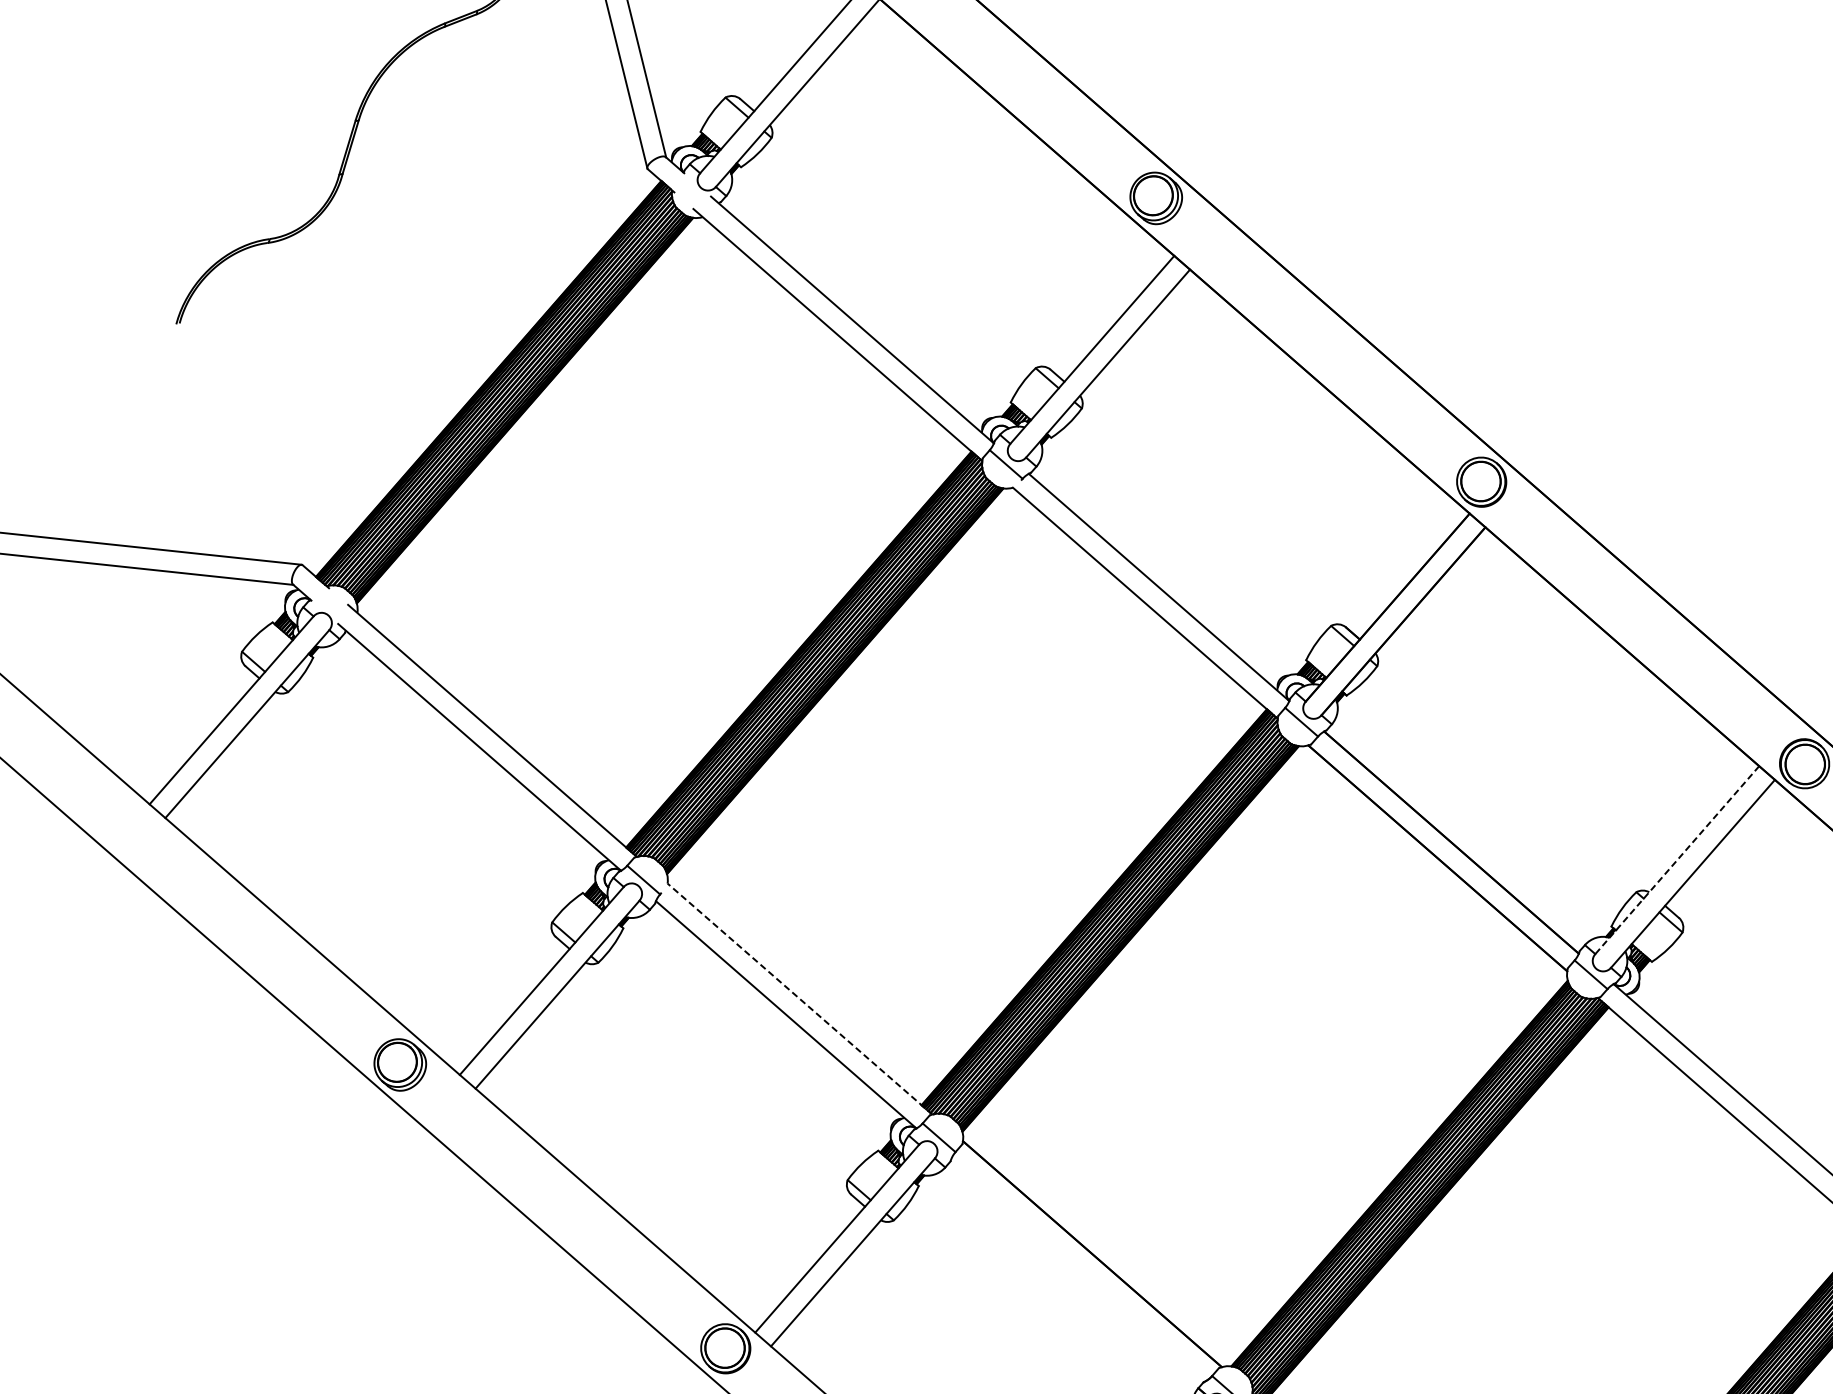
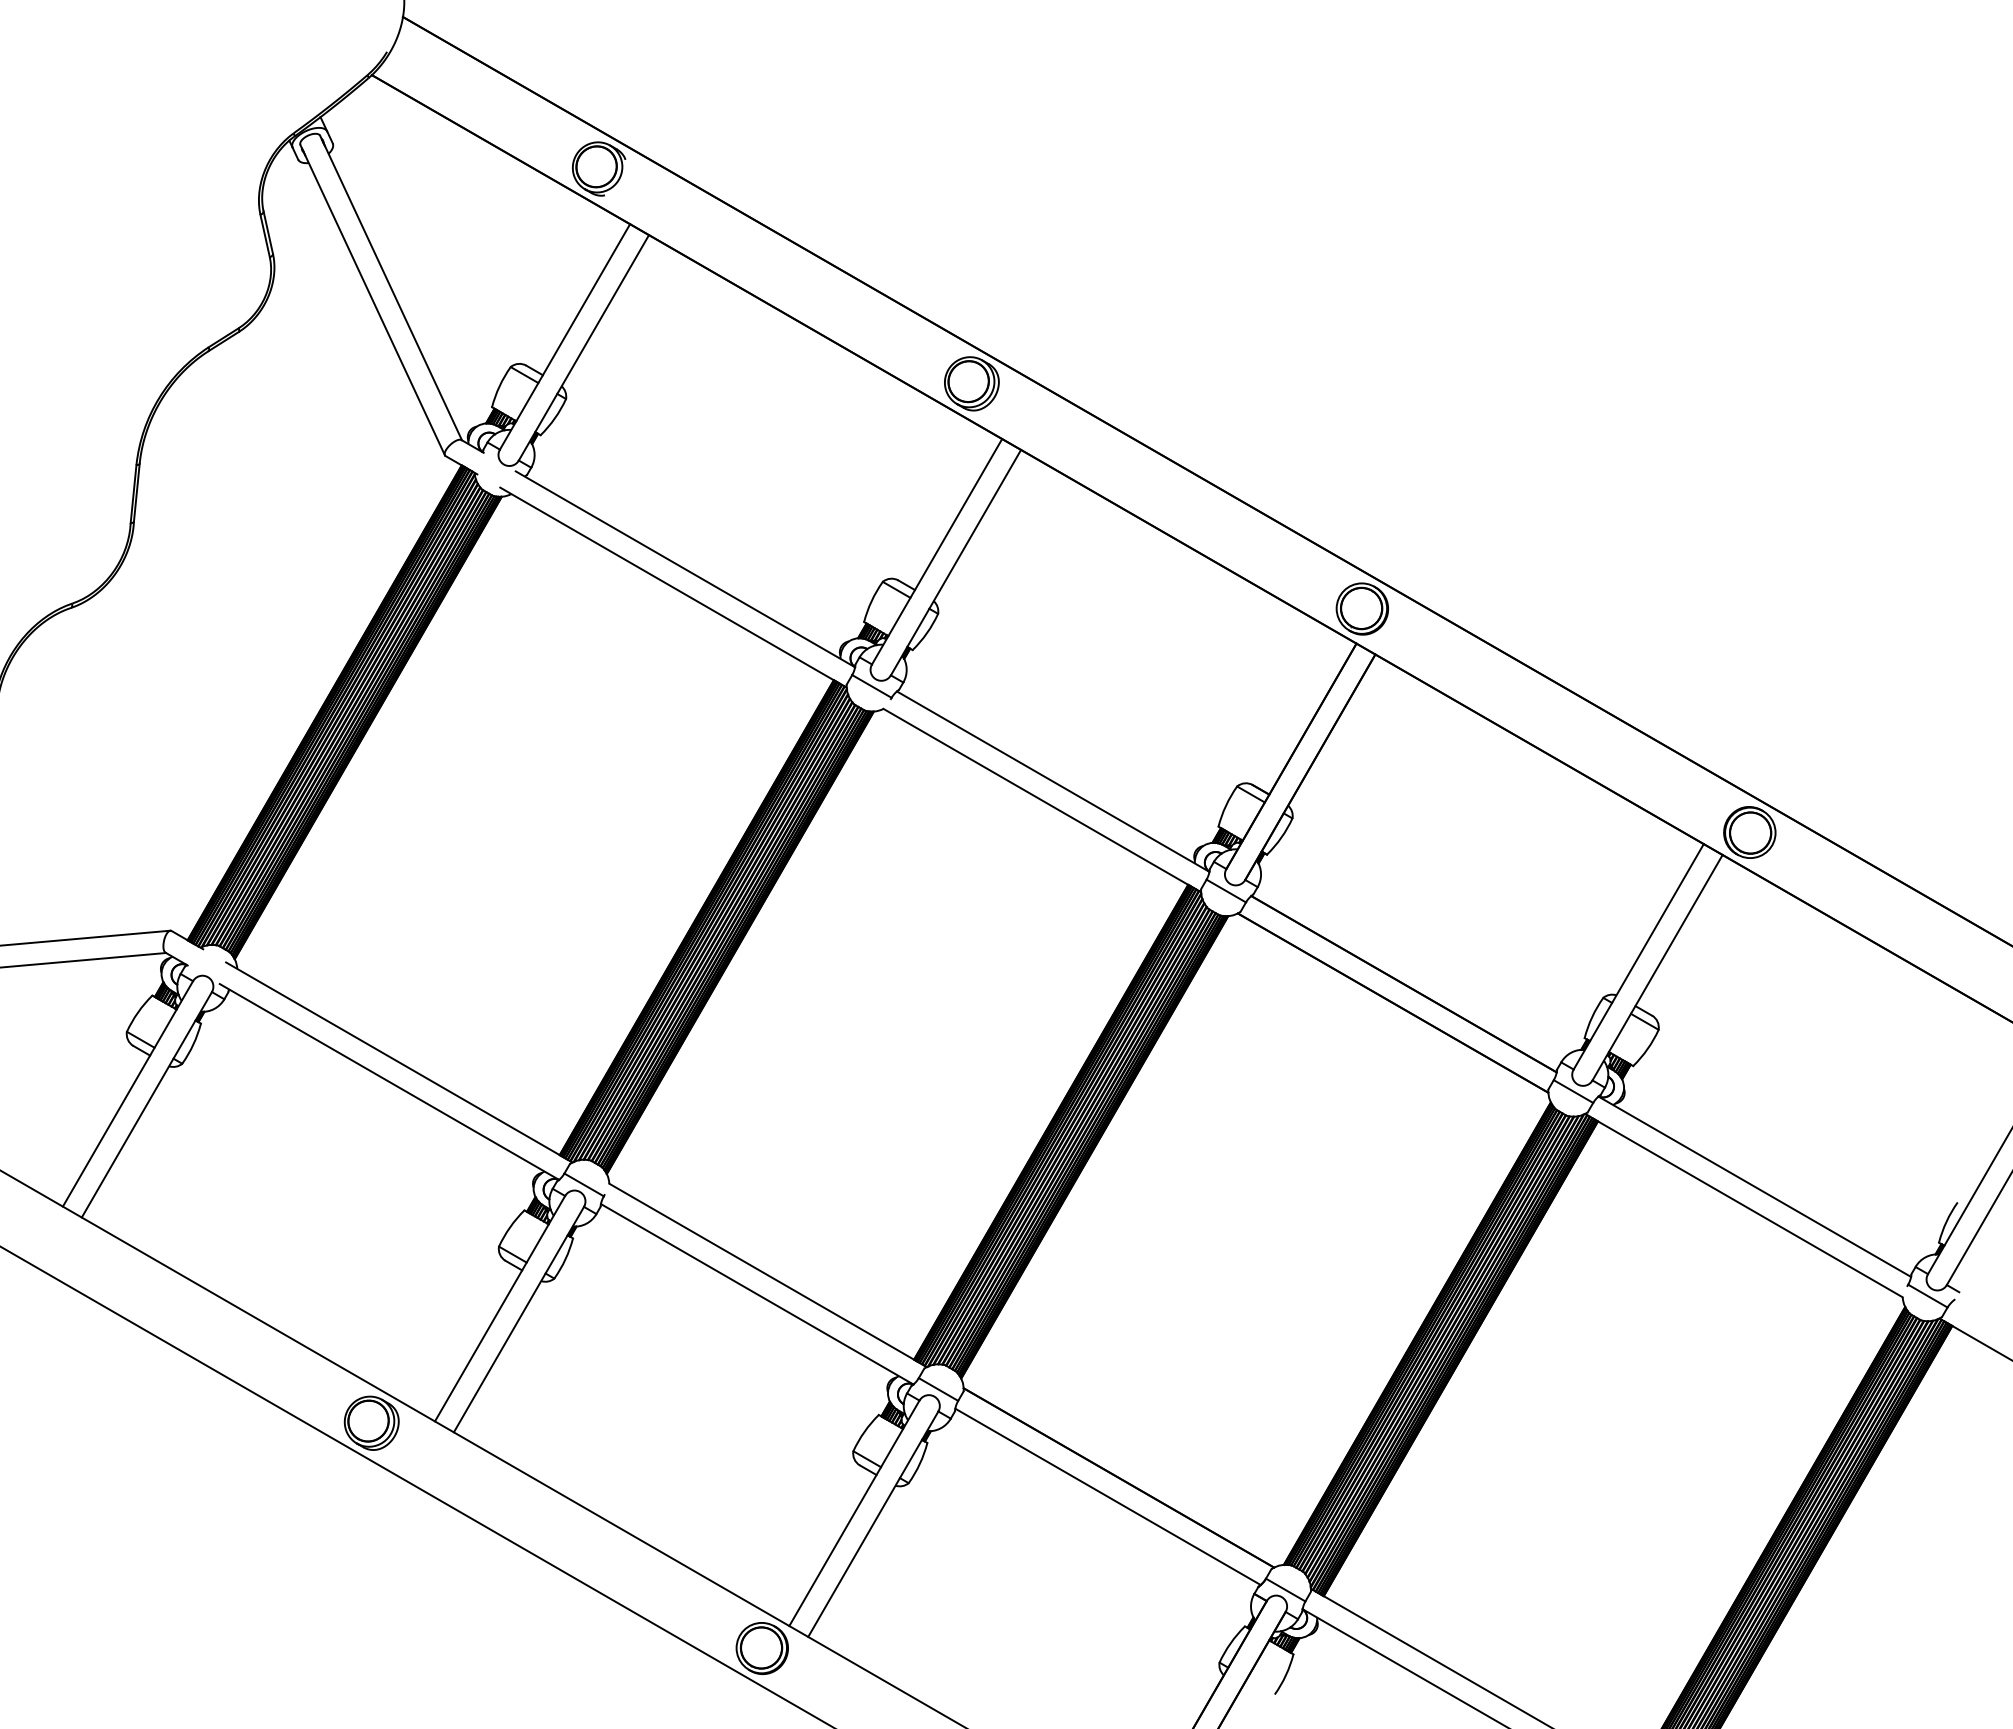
line: (1676, 860) -> (1638, 957), dashed -> solid
line: (799, 999) -> (767, 1275), dashed -> solid
line: (1078, 1269) -> (1107, 1496), added

